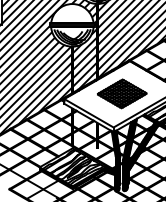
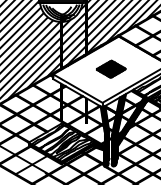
part: (122, 93) -> (111, 68), size x0.6

